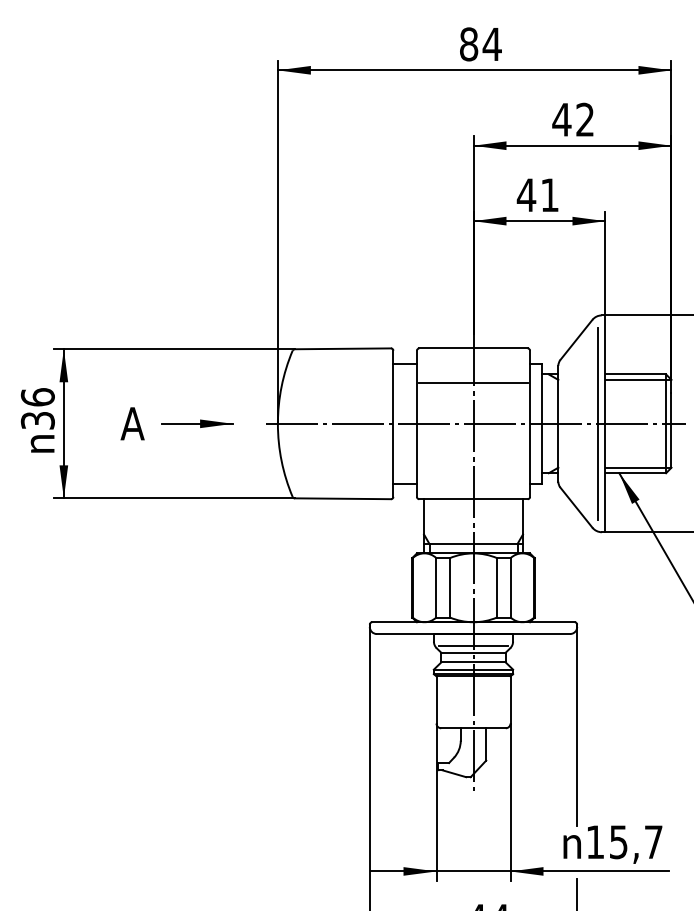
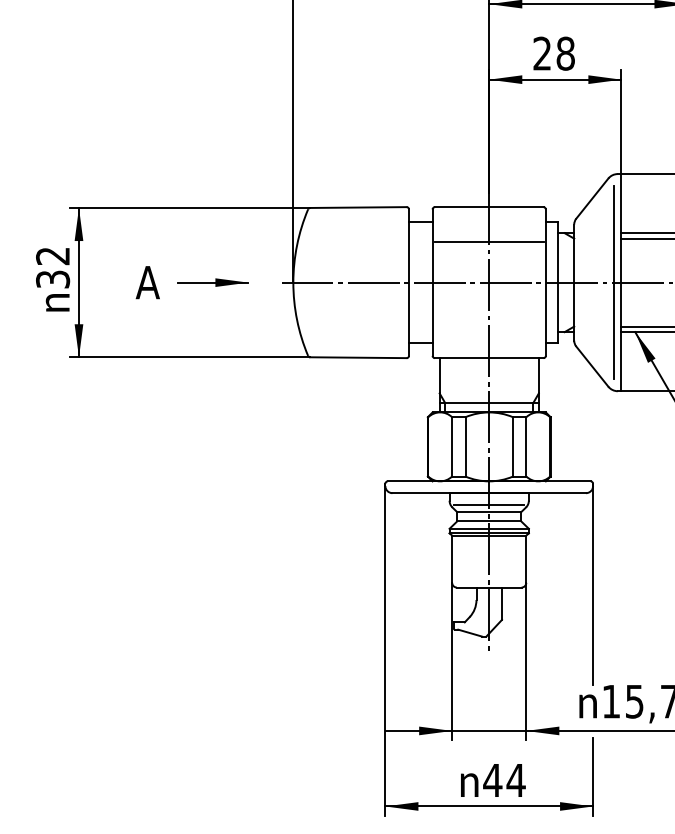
text: (537, 195) -> (553, 53), 41 -> 28
text: (37, 397) -> (52, 256), 36 -> 32

